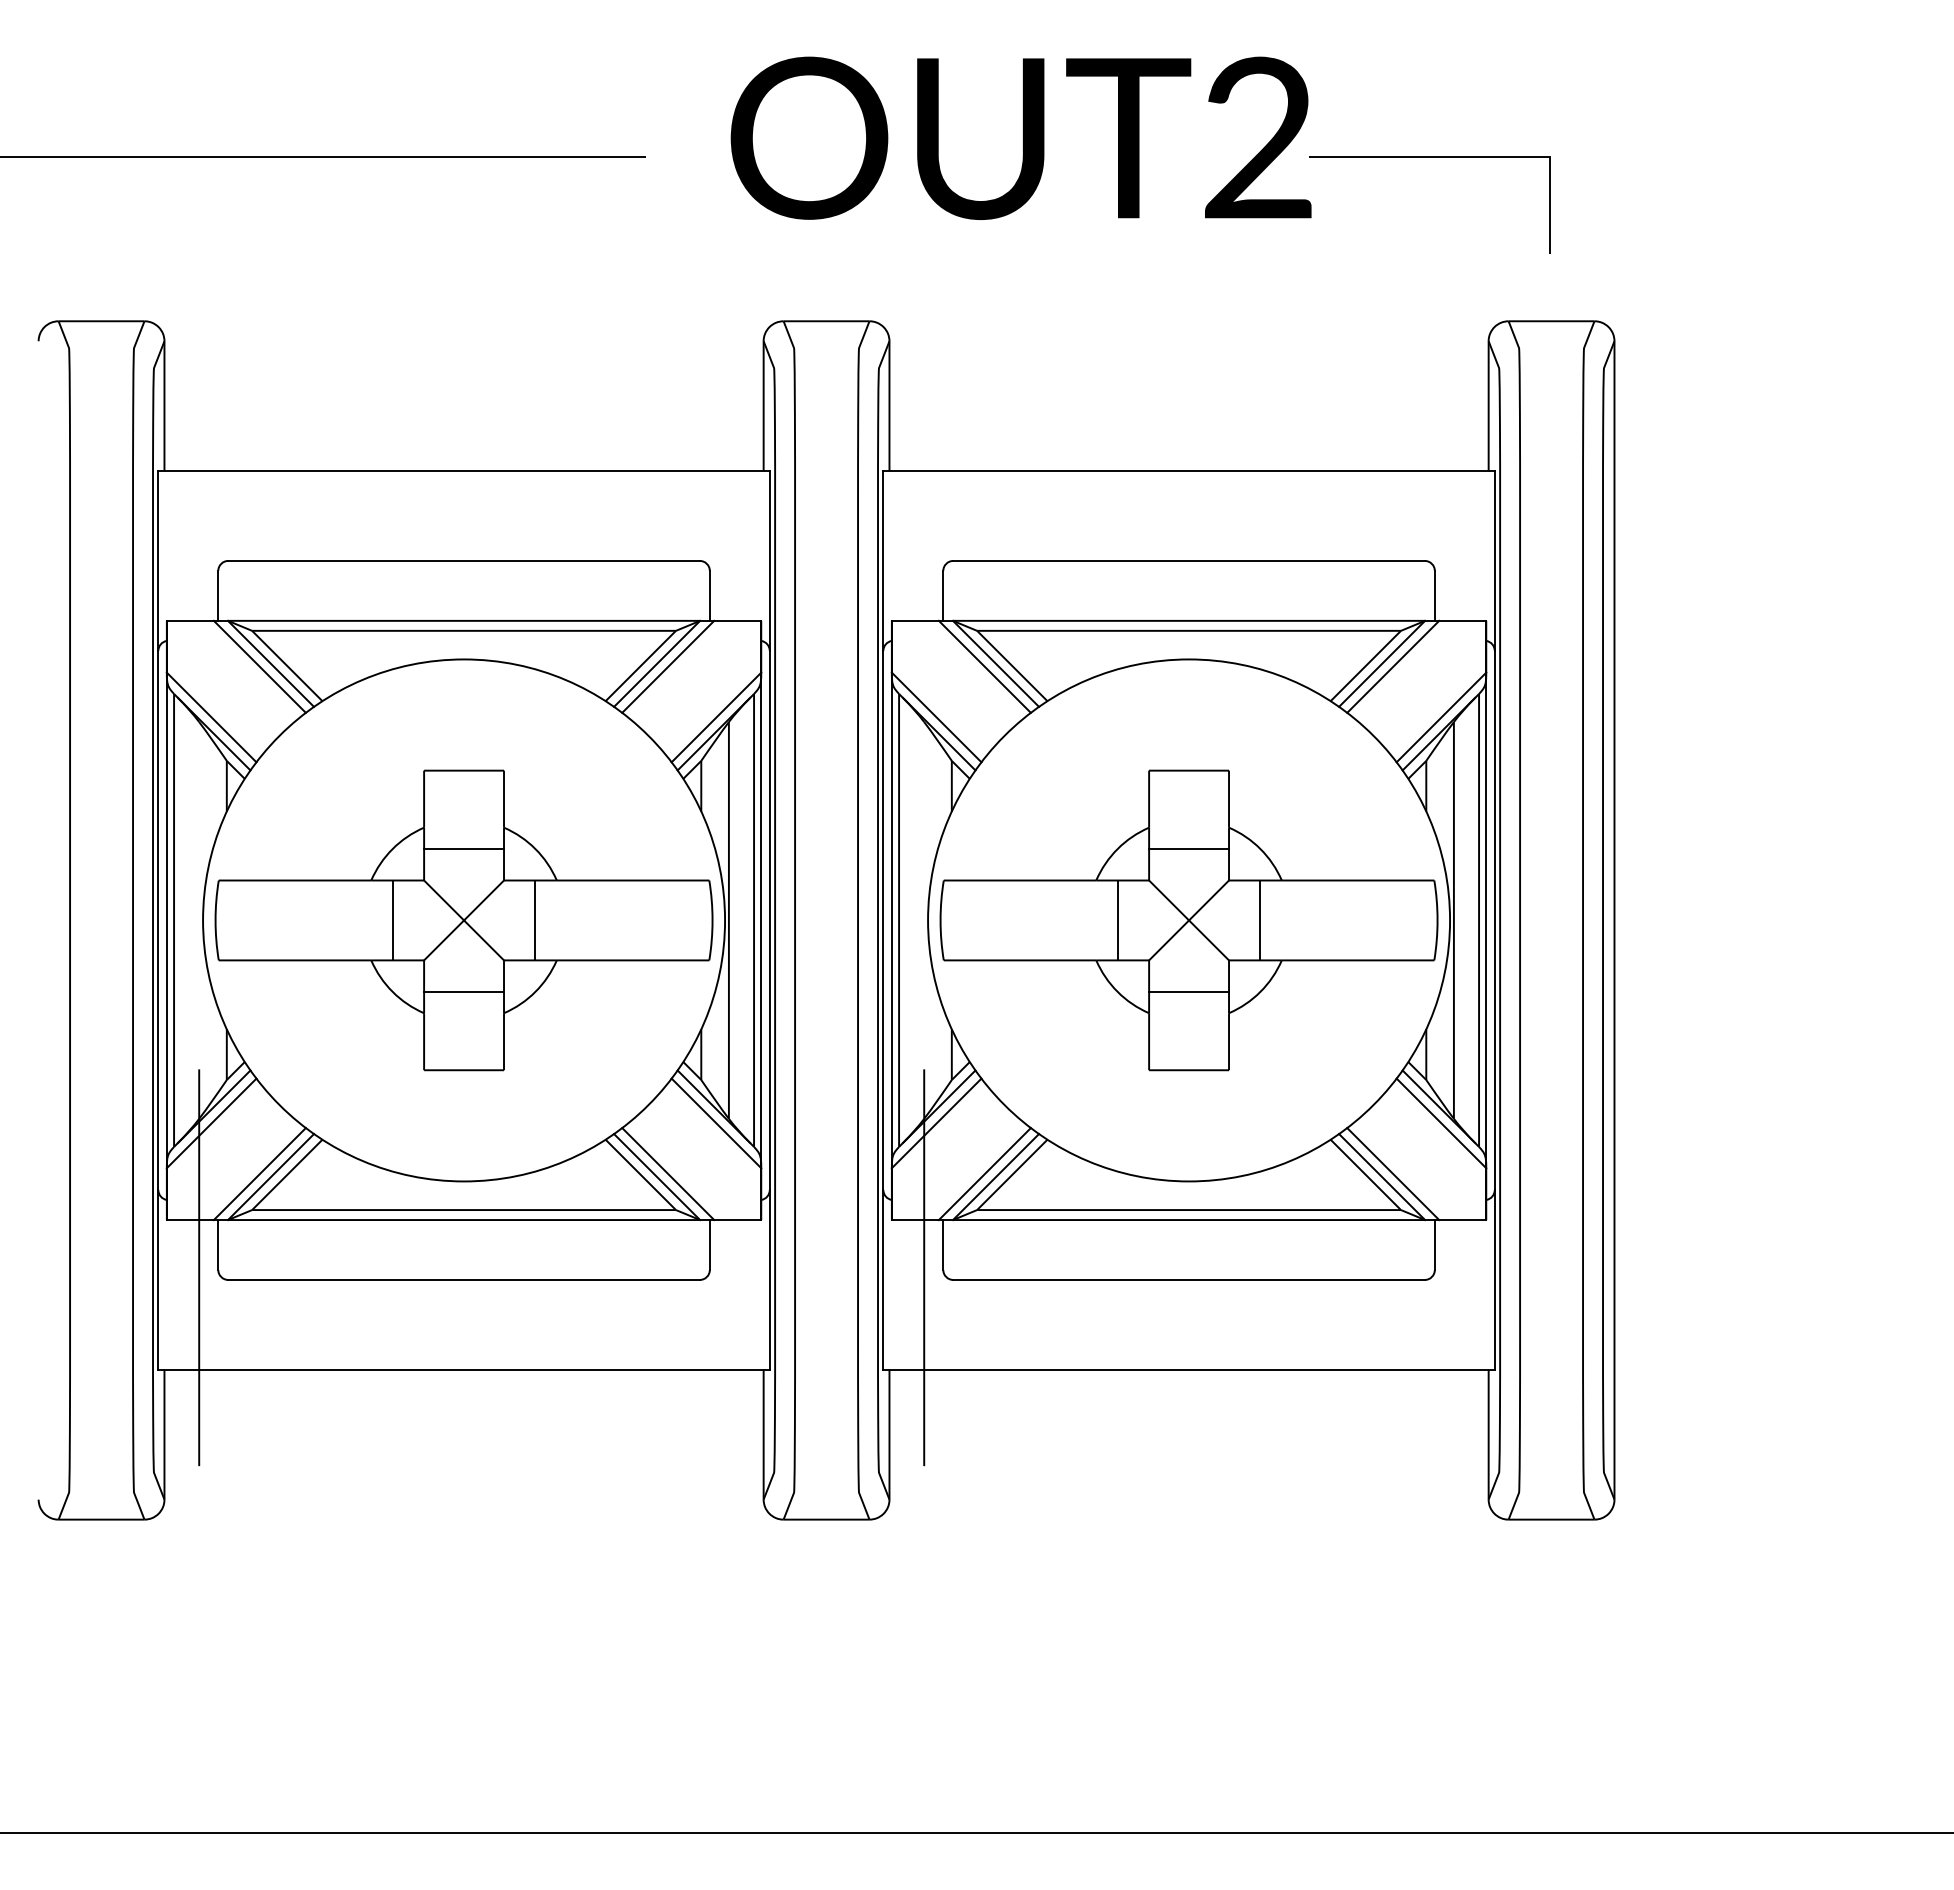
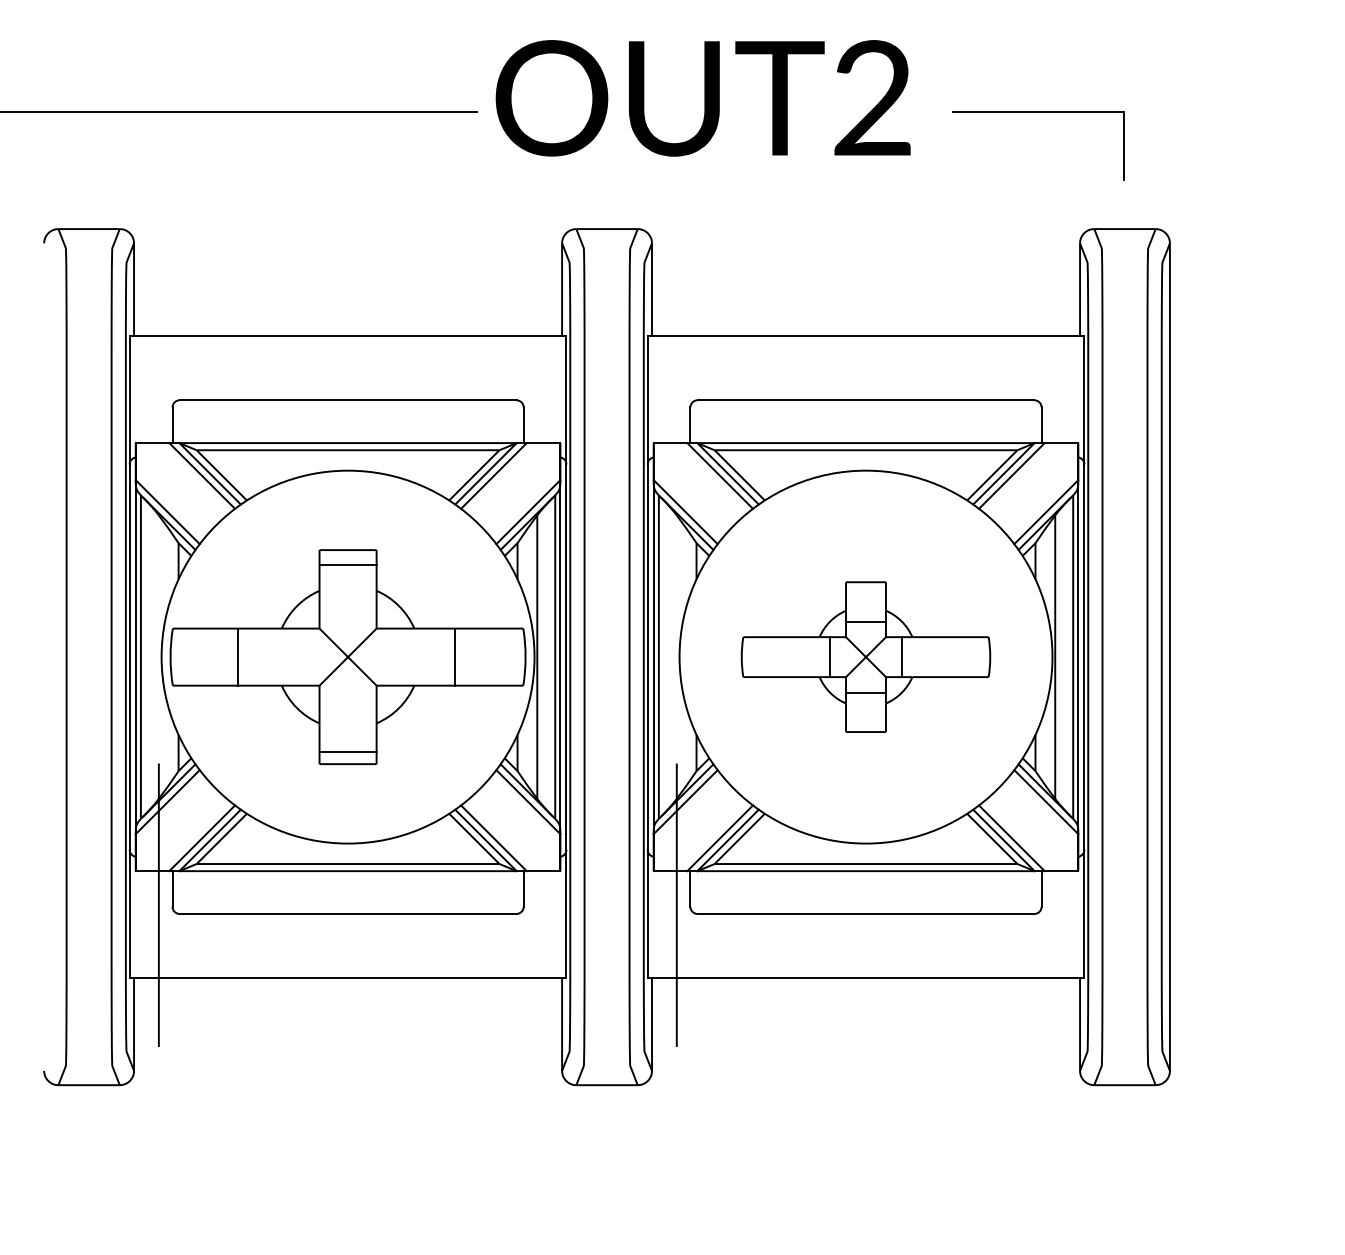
text: (1020, 137) -> (702, 97), moved
line: (464, 849) -> (348, 565), moved
line: (392, 920) -> (237, 657), moved
line: (535, 920) -> (455, 657), moved
part: (1188, 920) -> (865, 657), size x0.7
line: (464, 991) -> (348, 752), moved

